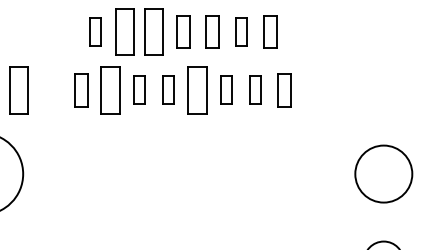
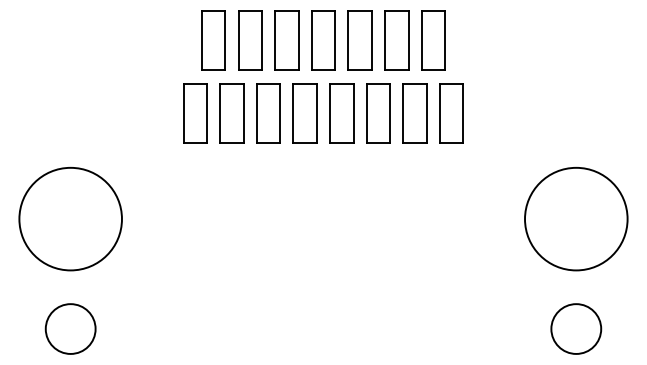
part: (95, 32) -> (213, 40), size x1.67
part: (183, 32) -> (323, 40), size x1.43
part: (211, 32) -> (359, 40), size x1.43
part: (241, 32) -> (396, 40), size x1.67
part: (270, 32) -> (433, 40), size x1.43
part: (18, 90) -> (116, 113), removed
part: (81, 90) -> (195, 113), size x1.43
part: (139, 90) -> (268, 113), size x1.67
part: (168, 90) -> (304, 113), size x1.67
part: (226, 90) -> (378, 113), size x1.67
part: (255, 90) -> (414, 113), size x1.67
part: (284, 90) -> (451, 113), size x1.43
circle: (383, 173) -> (576, 218), size x1.43

